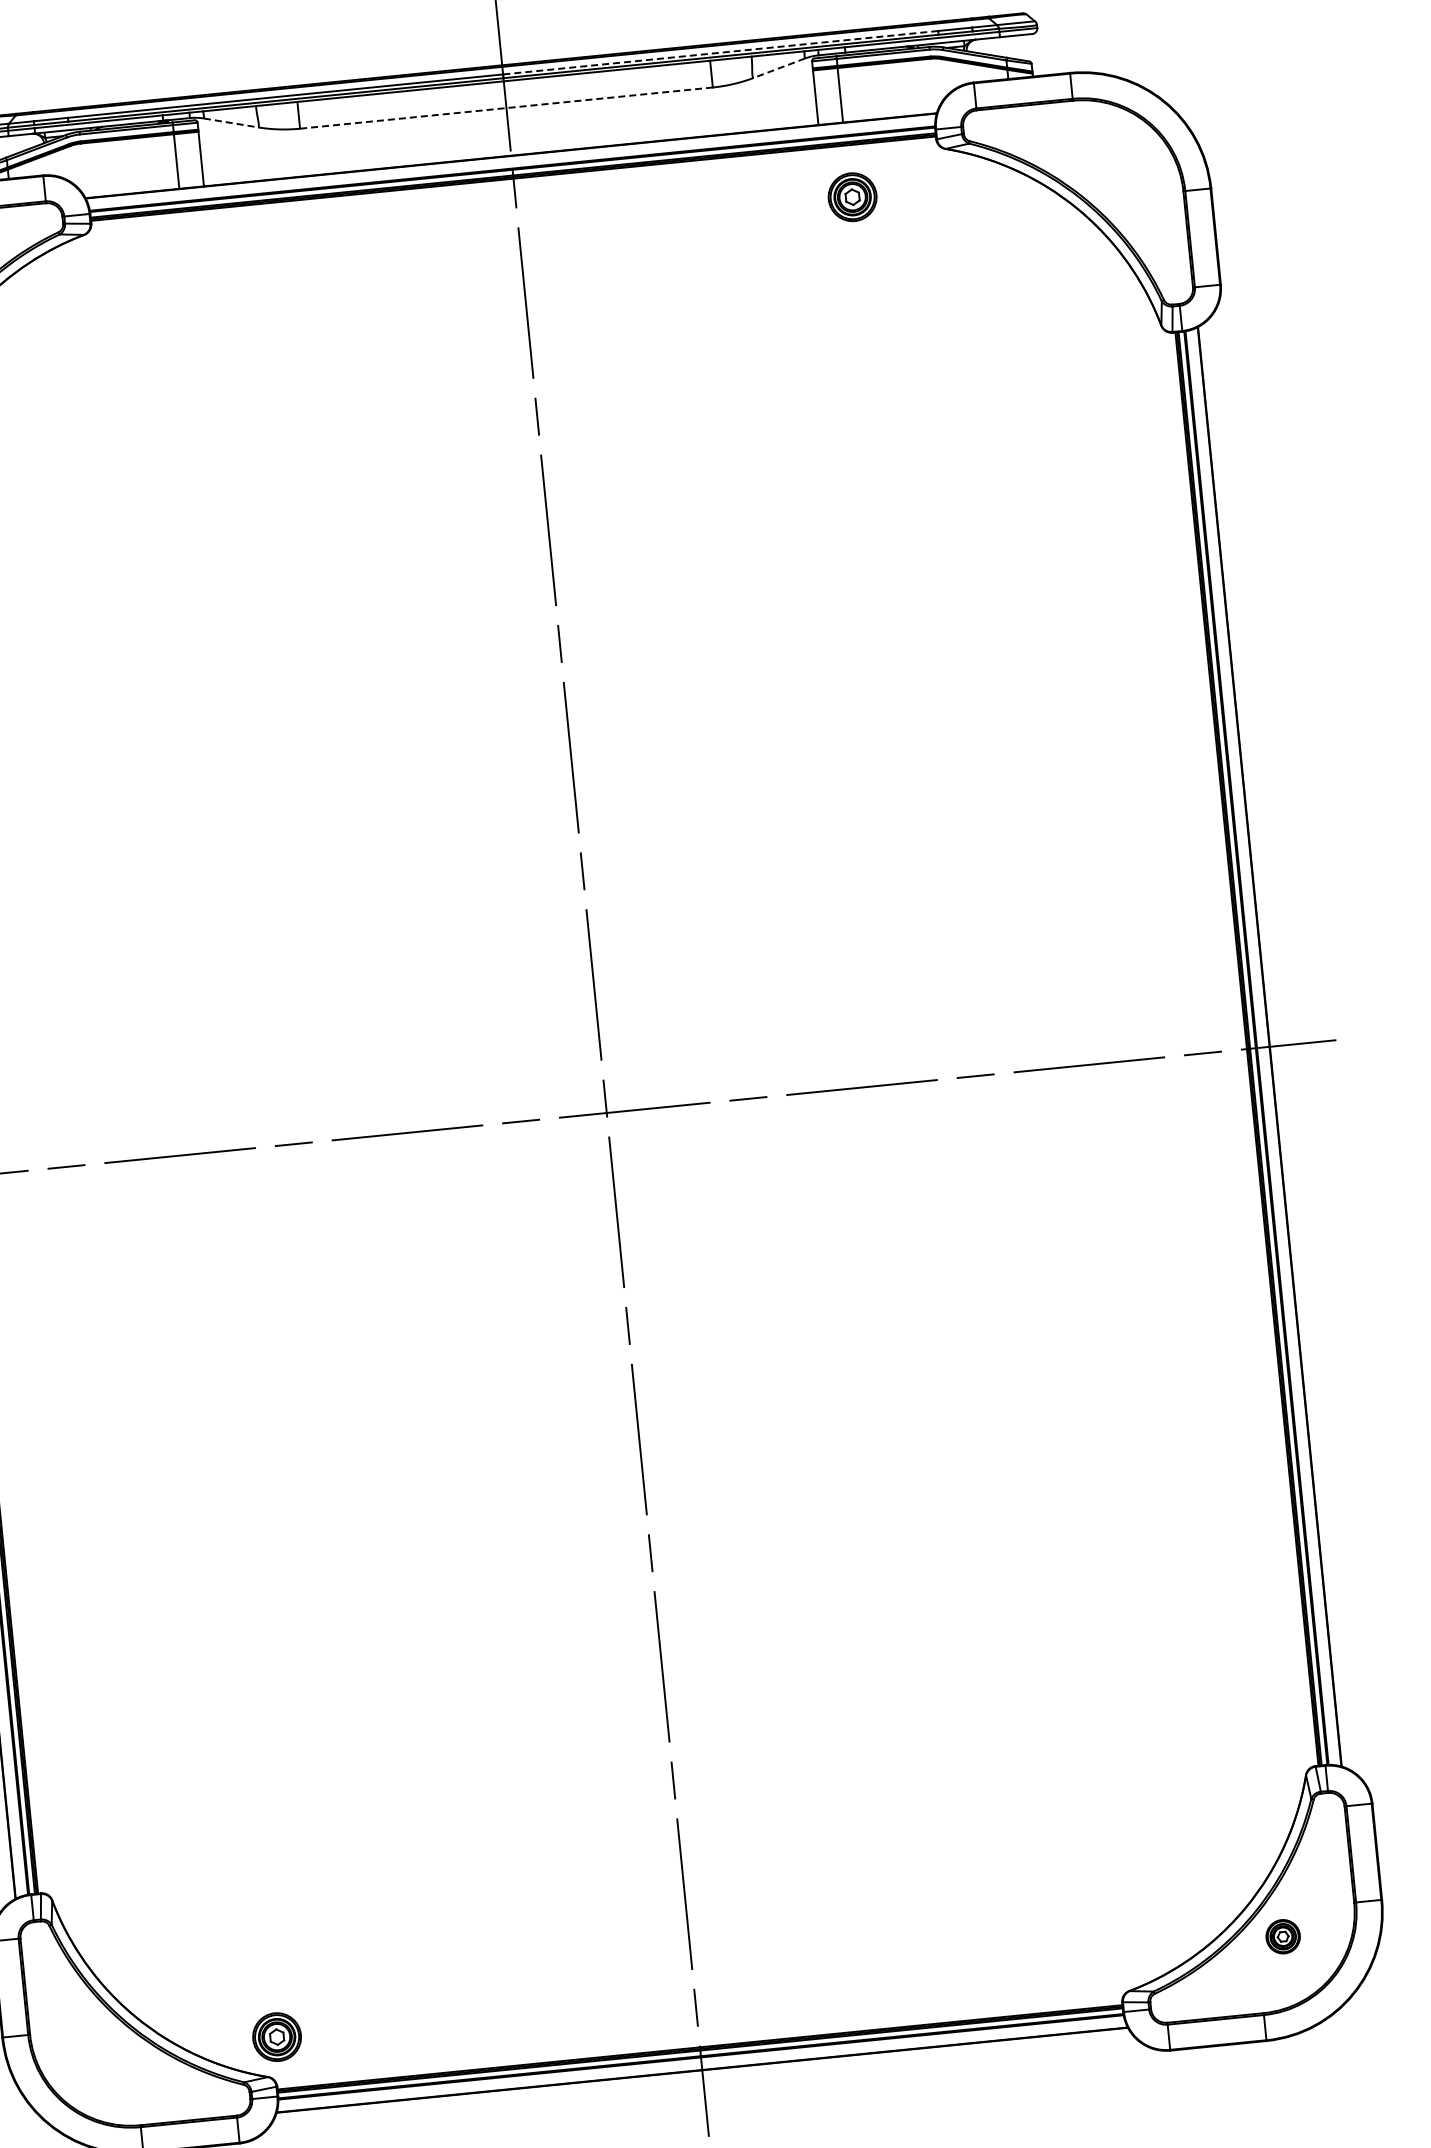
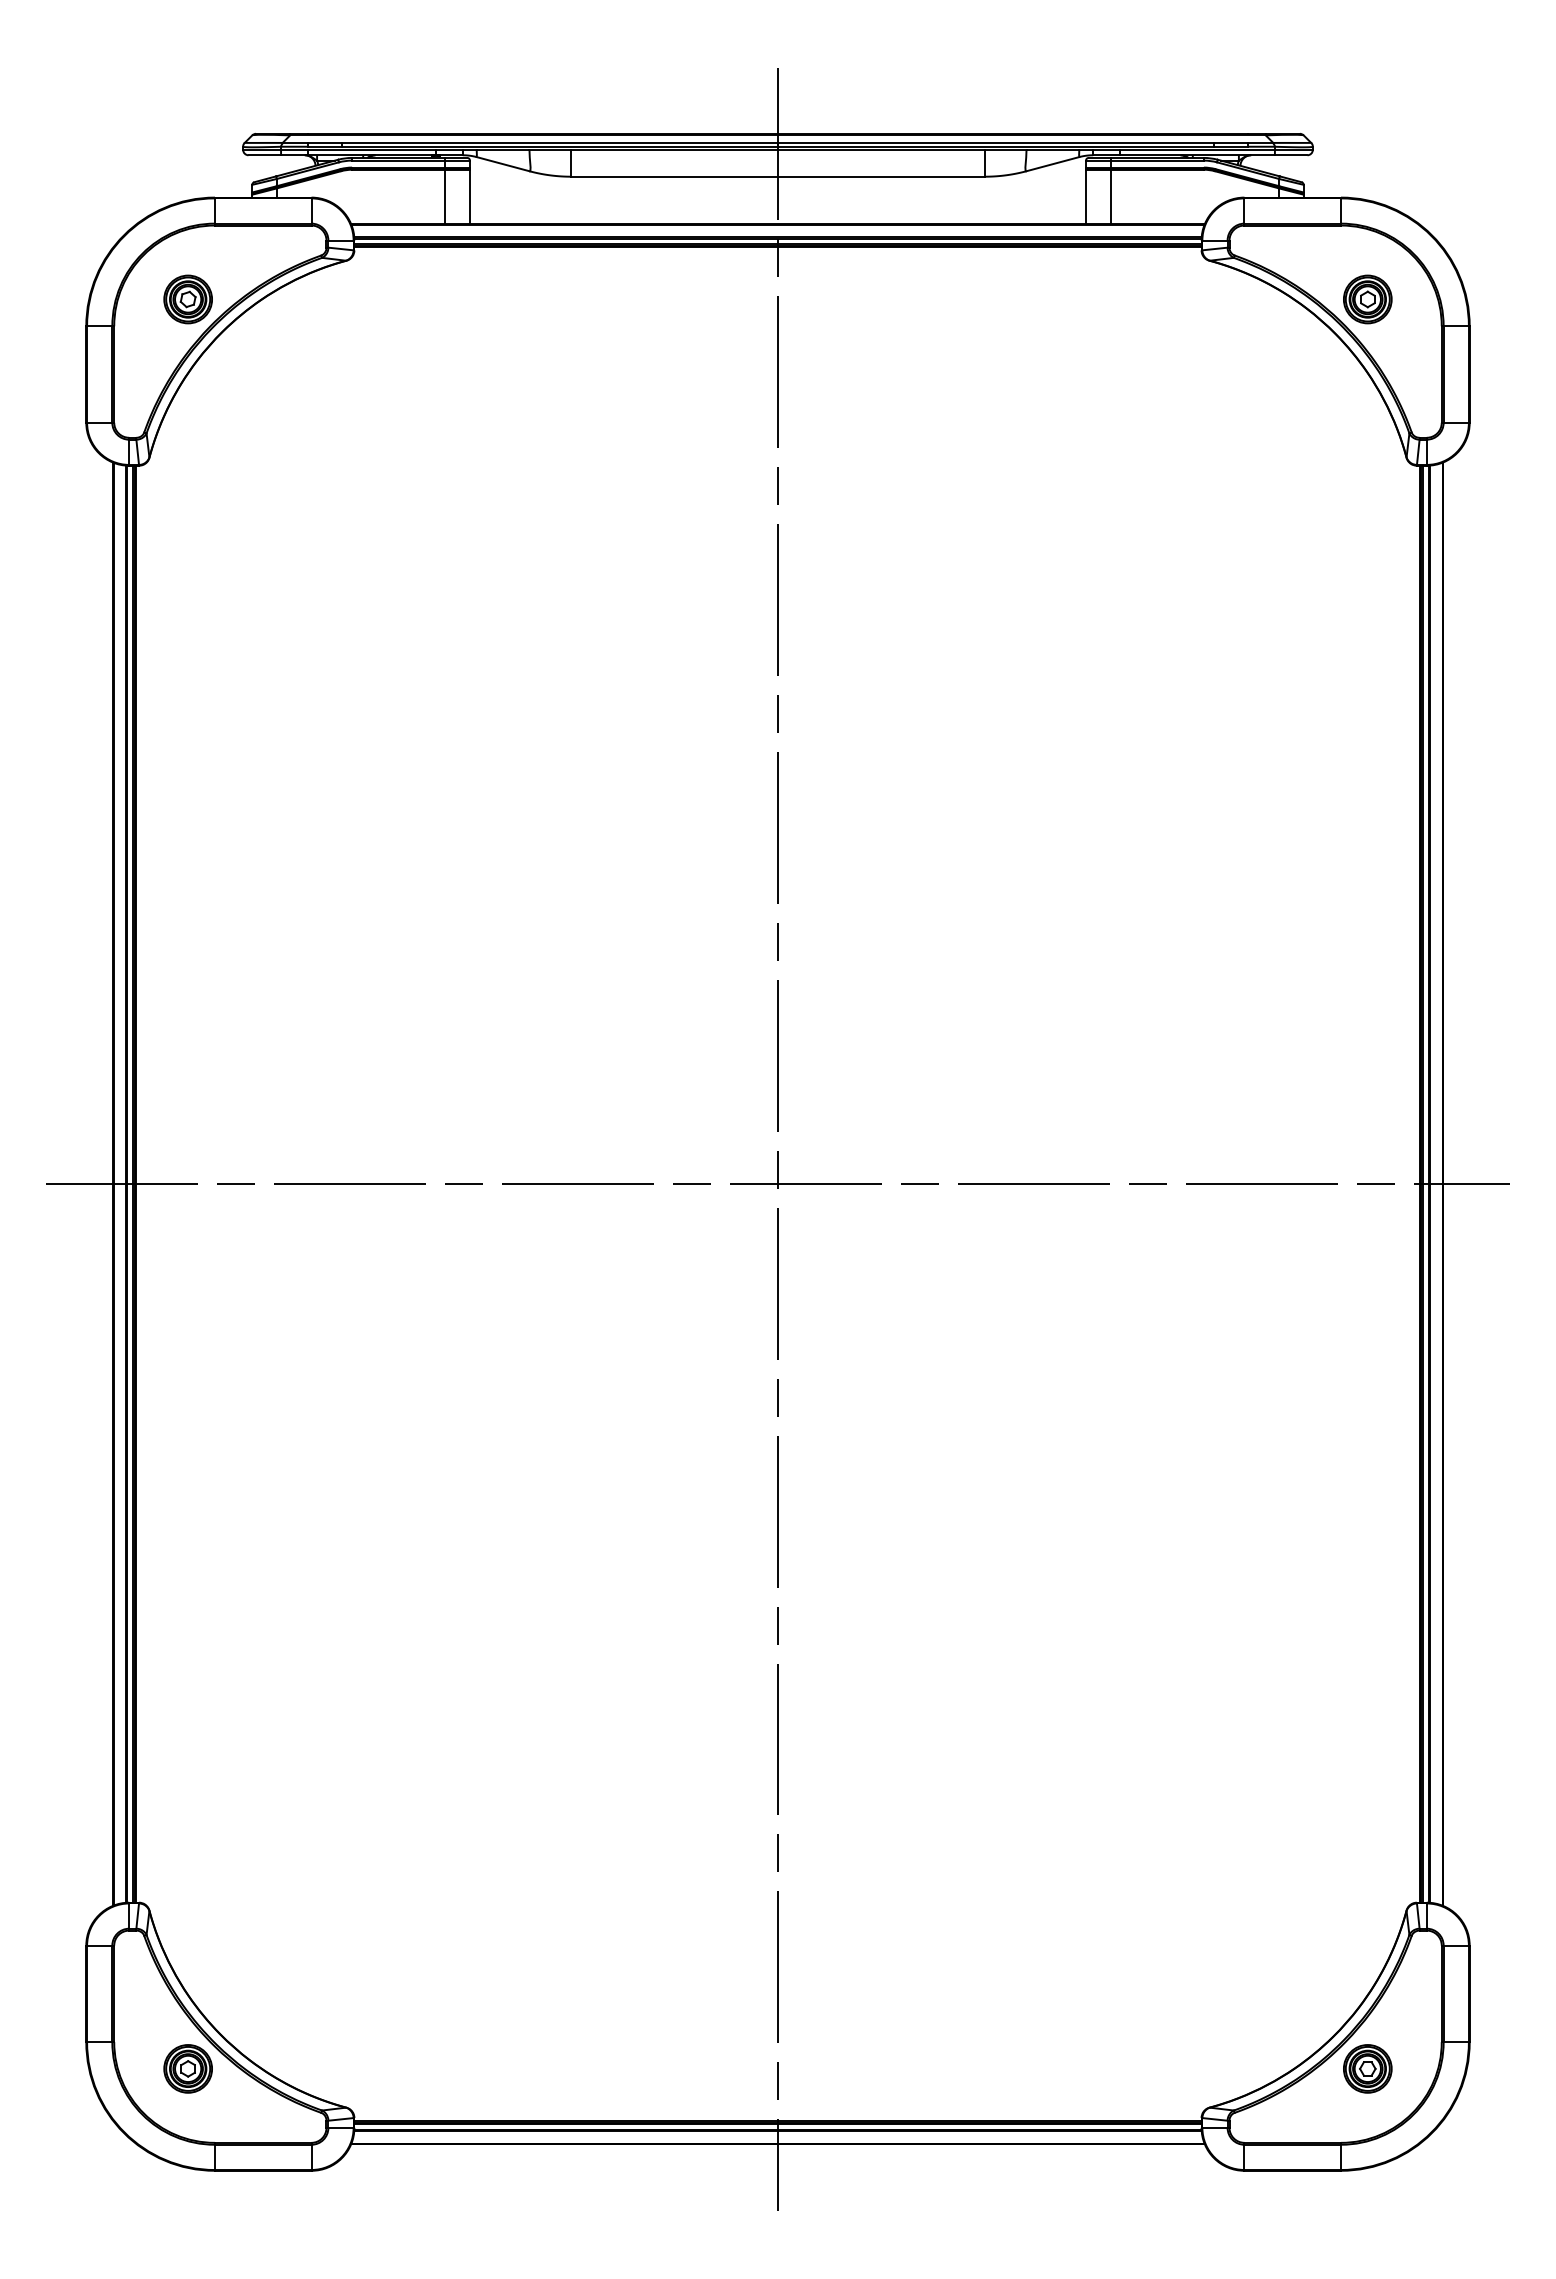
line: (720, 52) -> (995, 142), dashed -> solid
line: (779, 68) -> (1052, 164), dashed -> solid
line: (505, 107) -> (777, 176), dashed -> solid
line: (231, 123) -> (503, 164), dashed -> solid
part: (852, 197) -> (1367, 299), moved
part: (1282, 1936) -> (1367, 2068), size x1.43
part: (276, 2036) -> (187, 2068), moved

